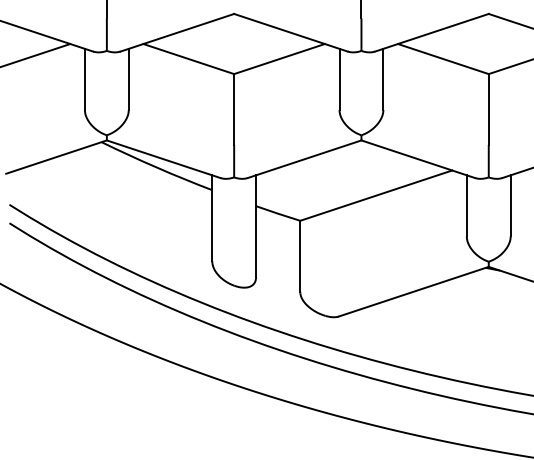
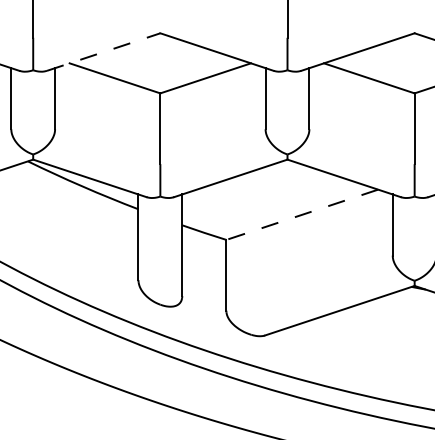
line: (177, 32) -> (103, 51), solid -> dashed
line: (375, 195) -> (301, 214), solid -> dashed

